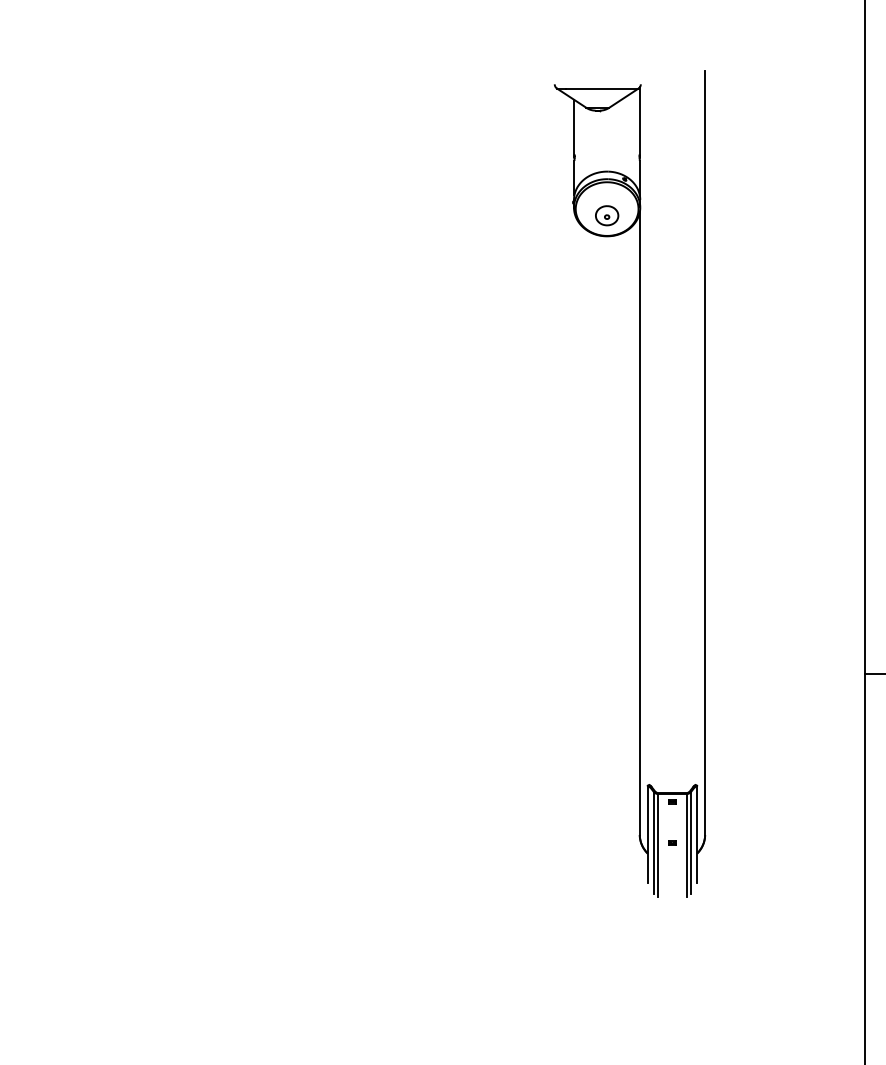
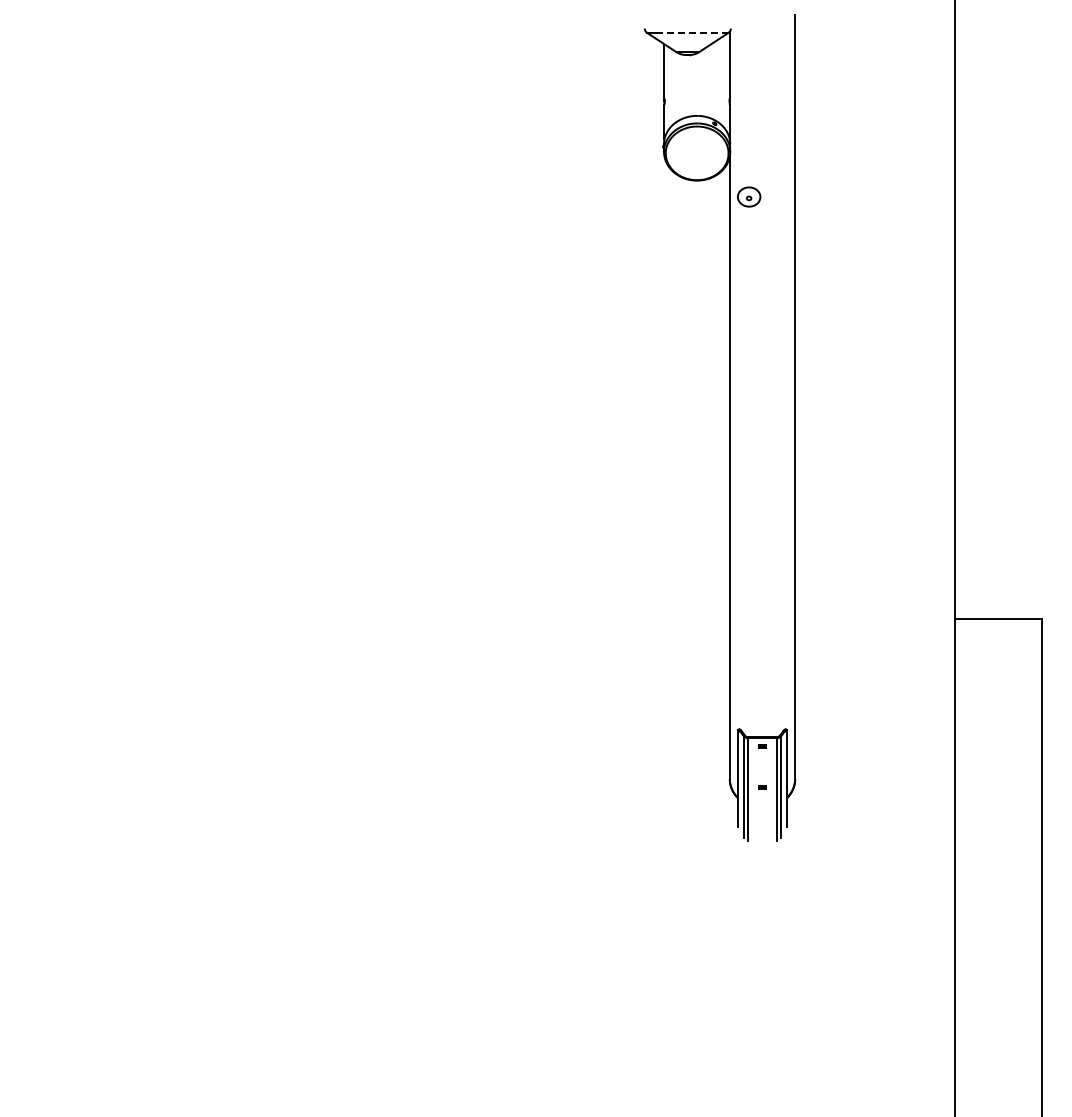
line: (601, 88) -> (691, 32), solid -> dashed
part: (607, 215) -> (749, 196), moved

